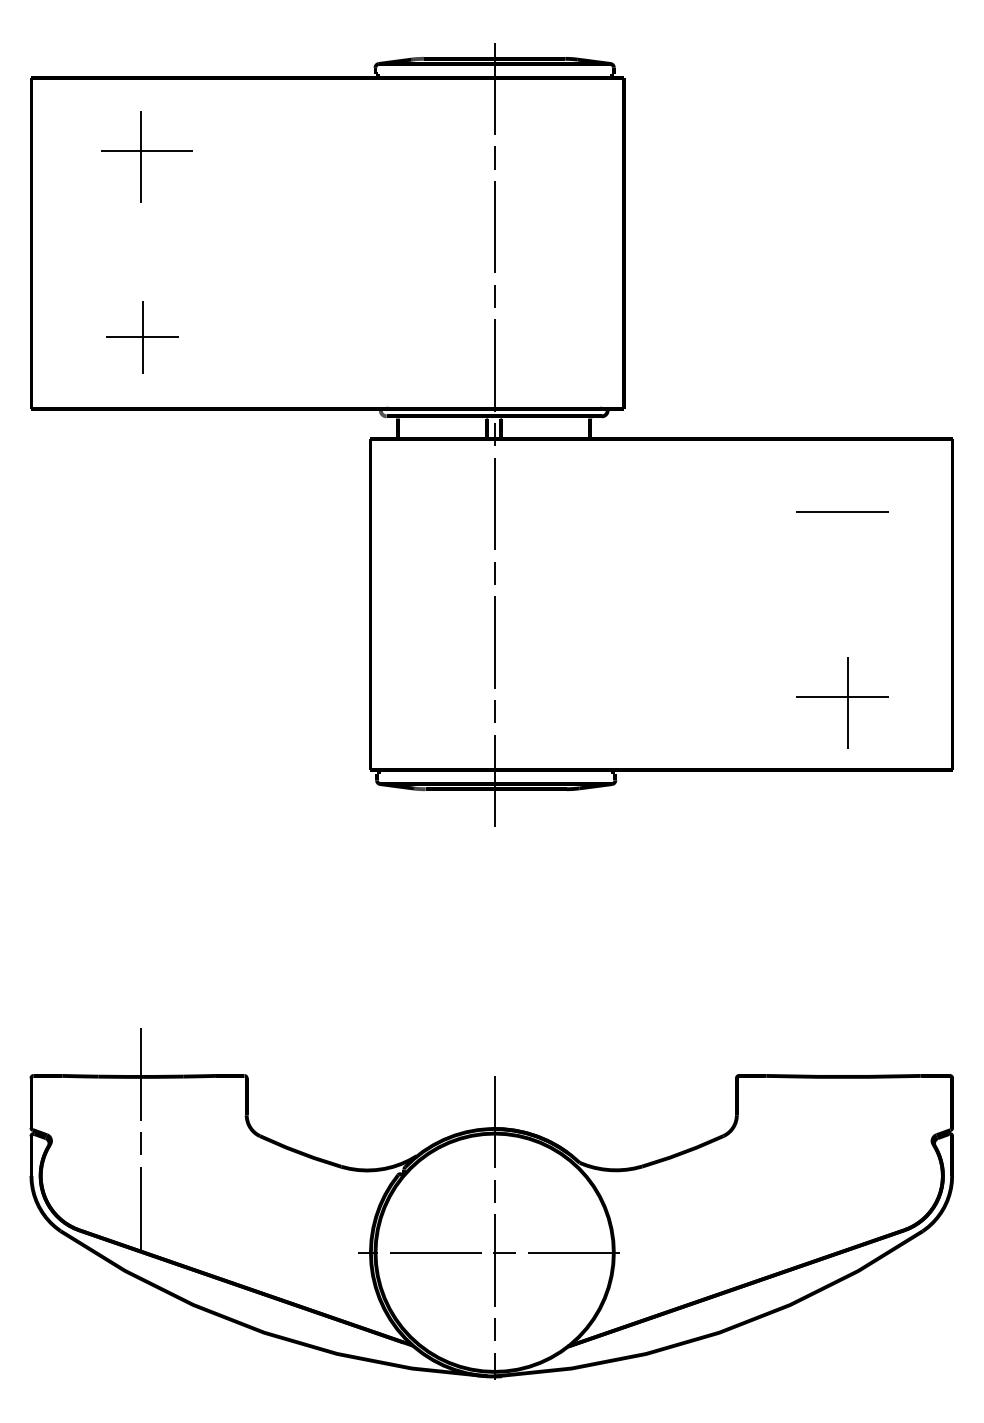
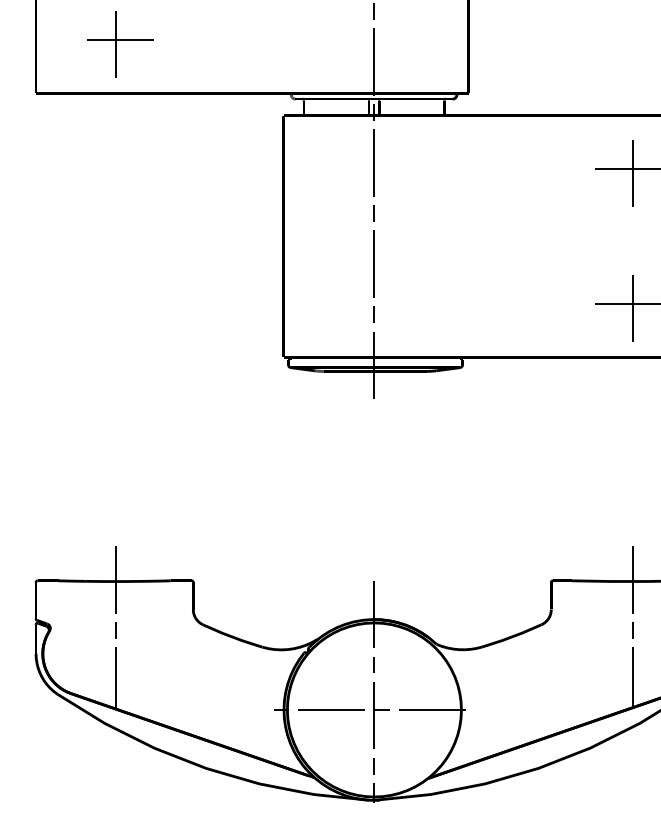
part: (146, 341) -> (120, 44), size x1.43
line: (848, 512) -> (632, 169), added
line: (848, 1138) -> (632, 626), added

